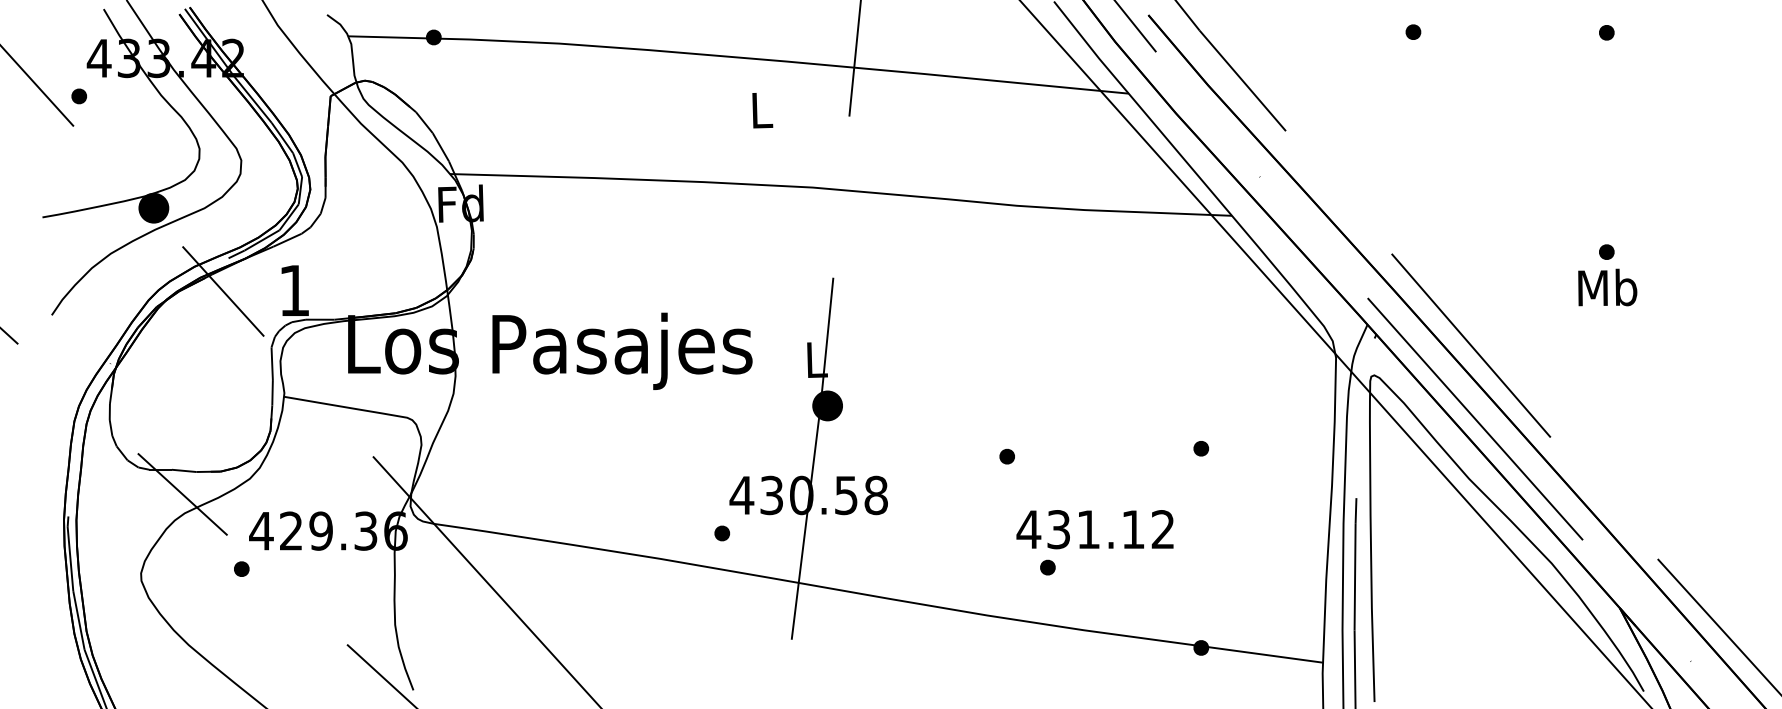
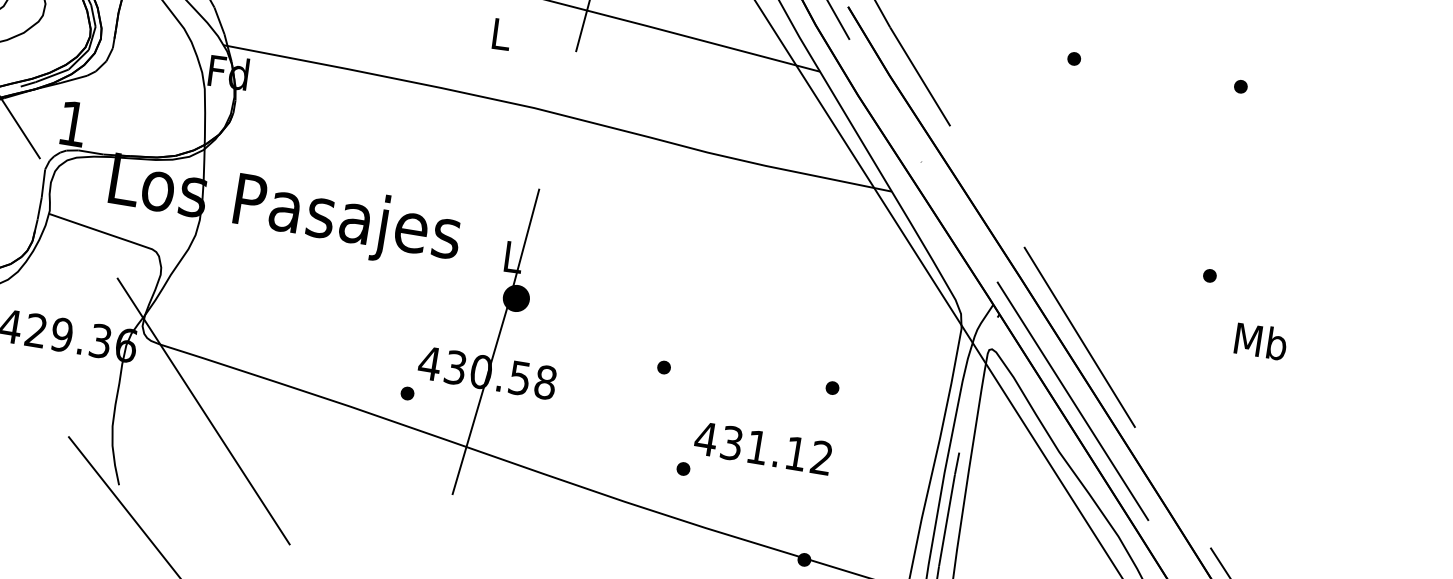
text: (1607, 287) -> (1260, 341), moved
text: (1094, 529) -> (762, 448), moved

